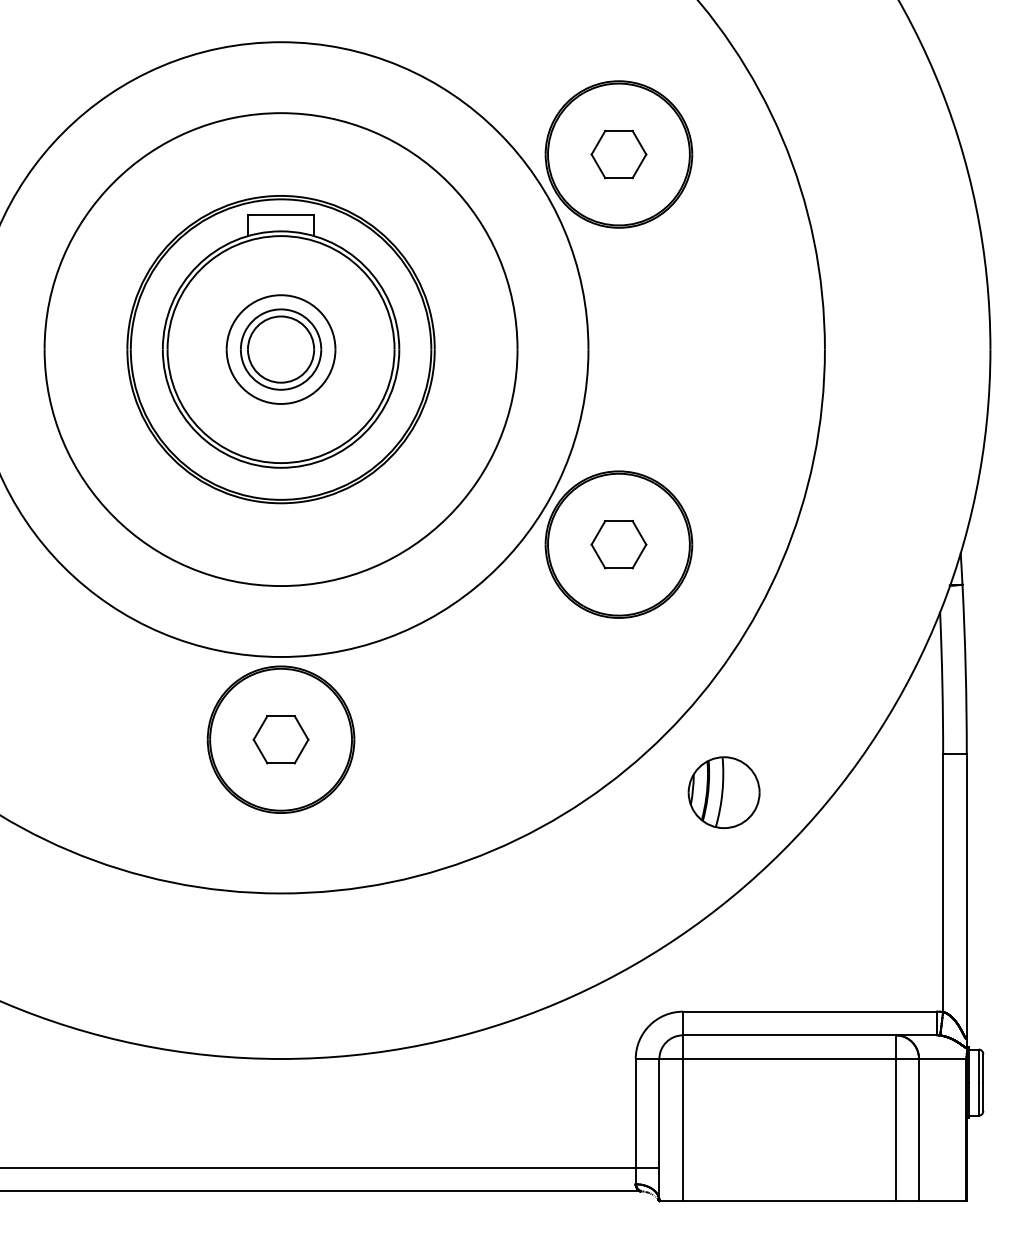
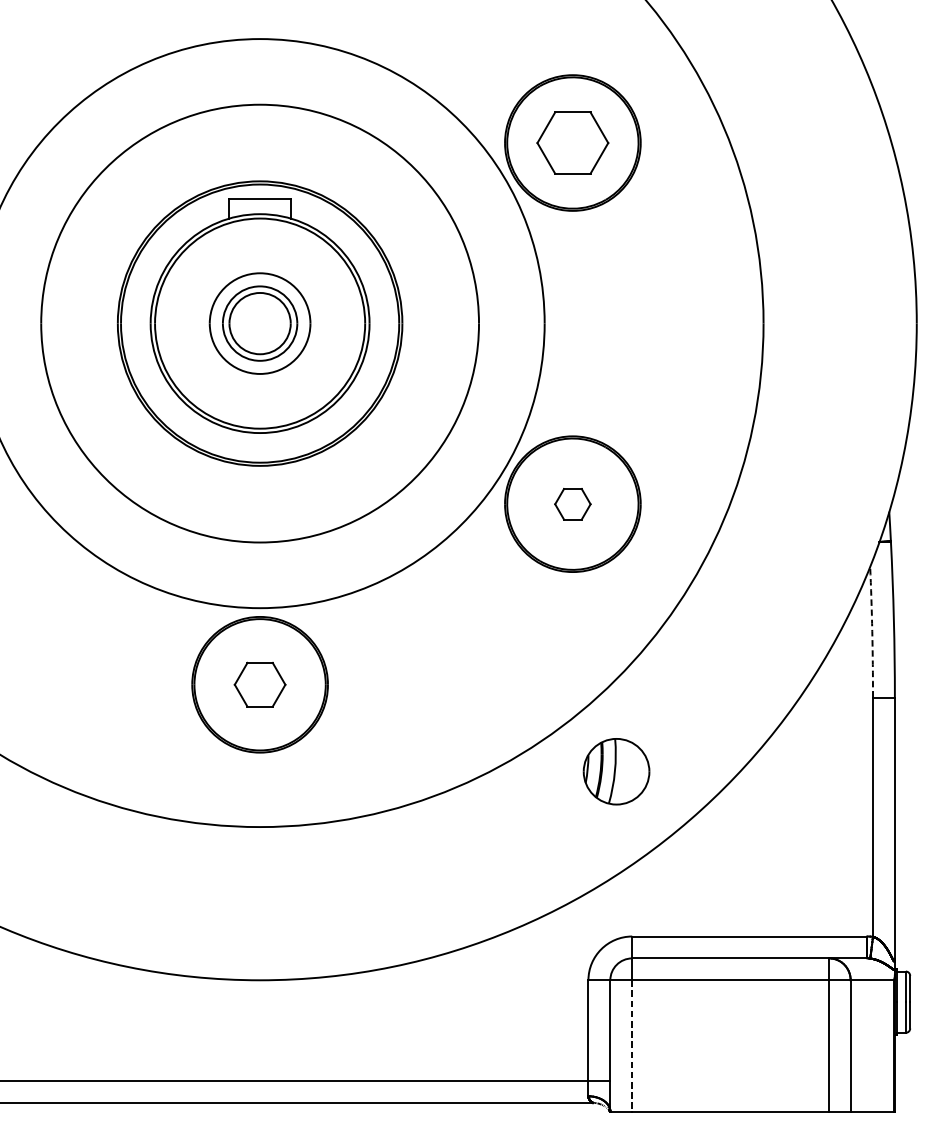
part: (618, 154) -> (572, 143), size x1.4
part: (618, 544) -> (572, 504), size x0.7
arc: (942, 682) -> (872, 631), solid -> dashed
part: (723, 792) -> (615, 771), moved
line: (683, 1129) -> (632, 1045), solid -> dashed

